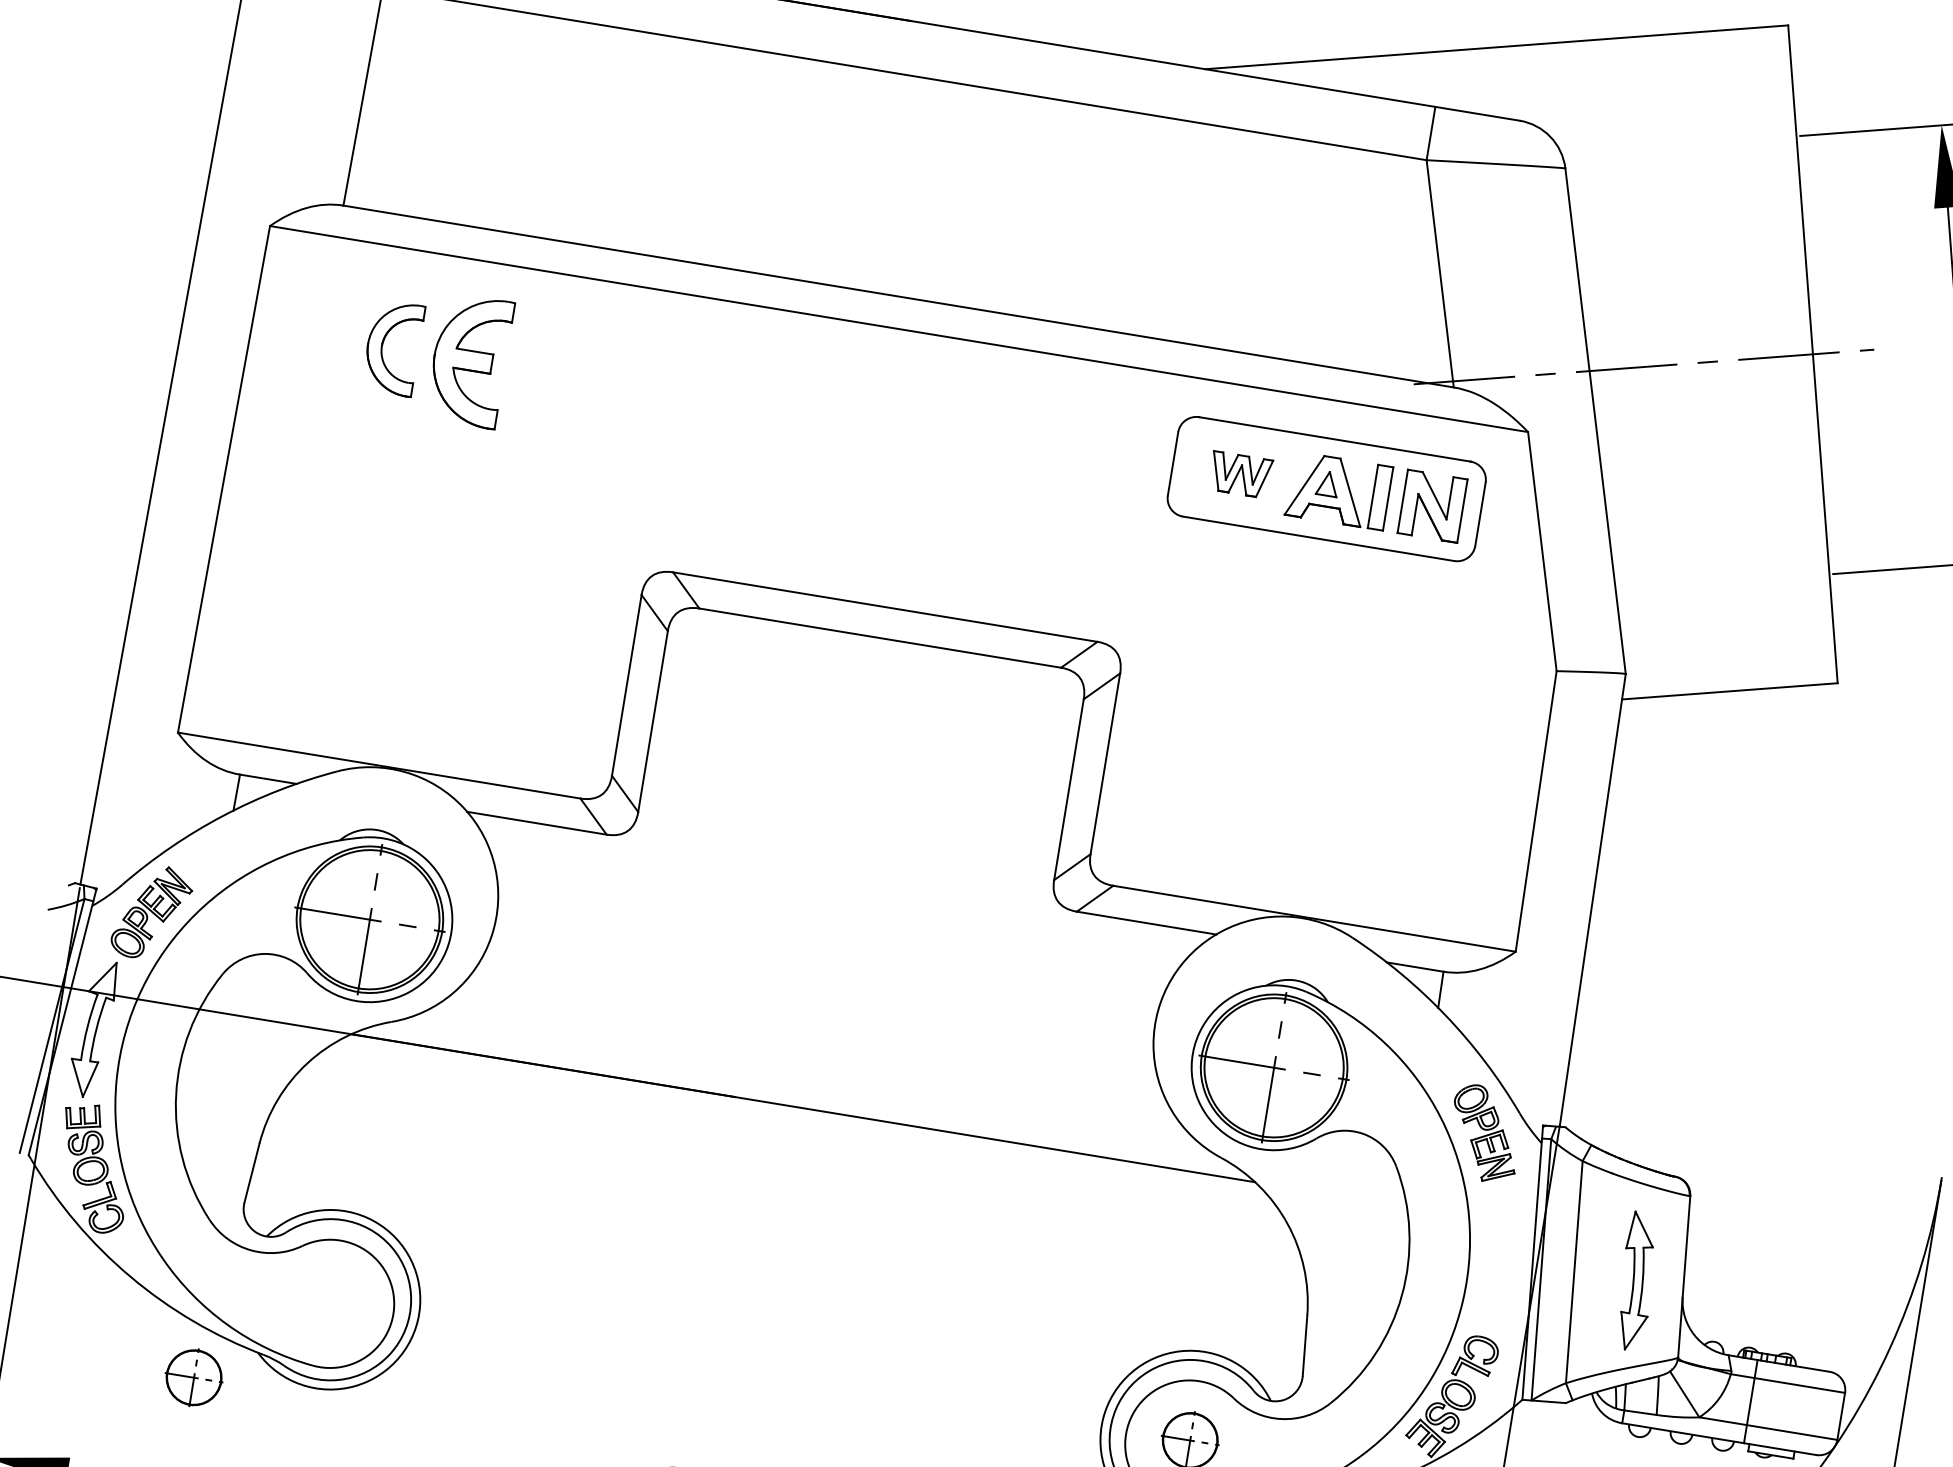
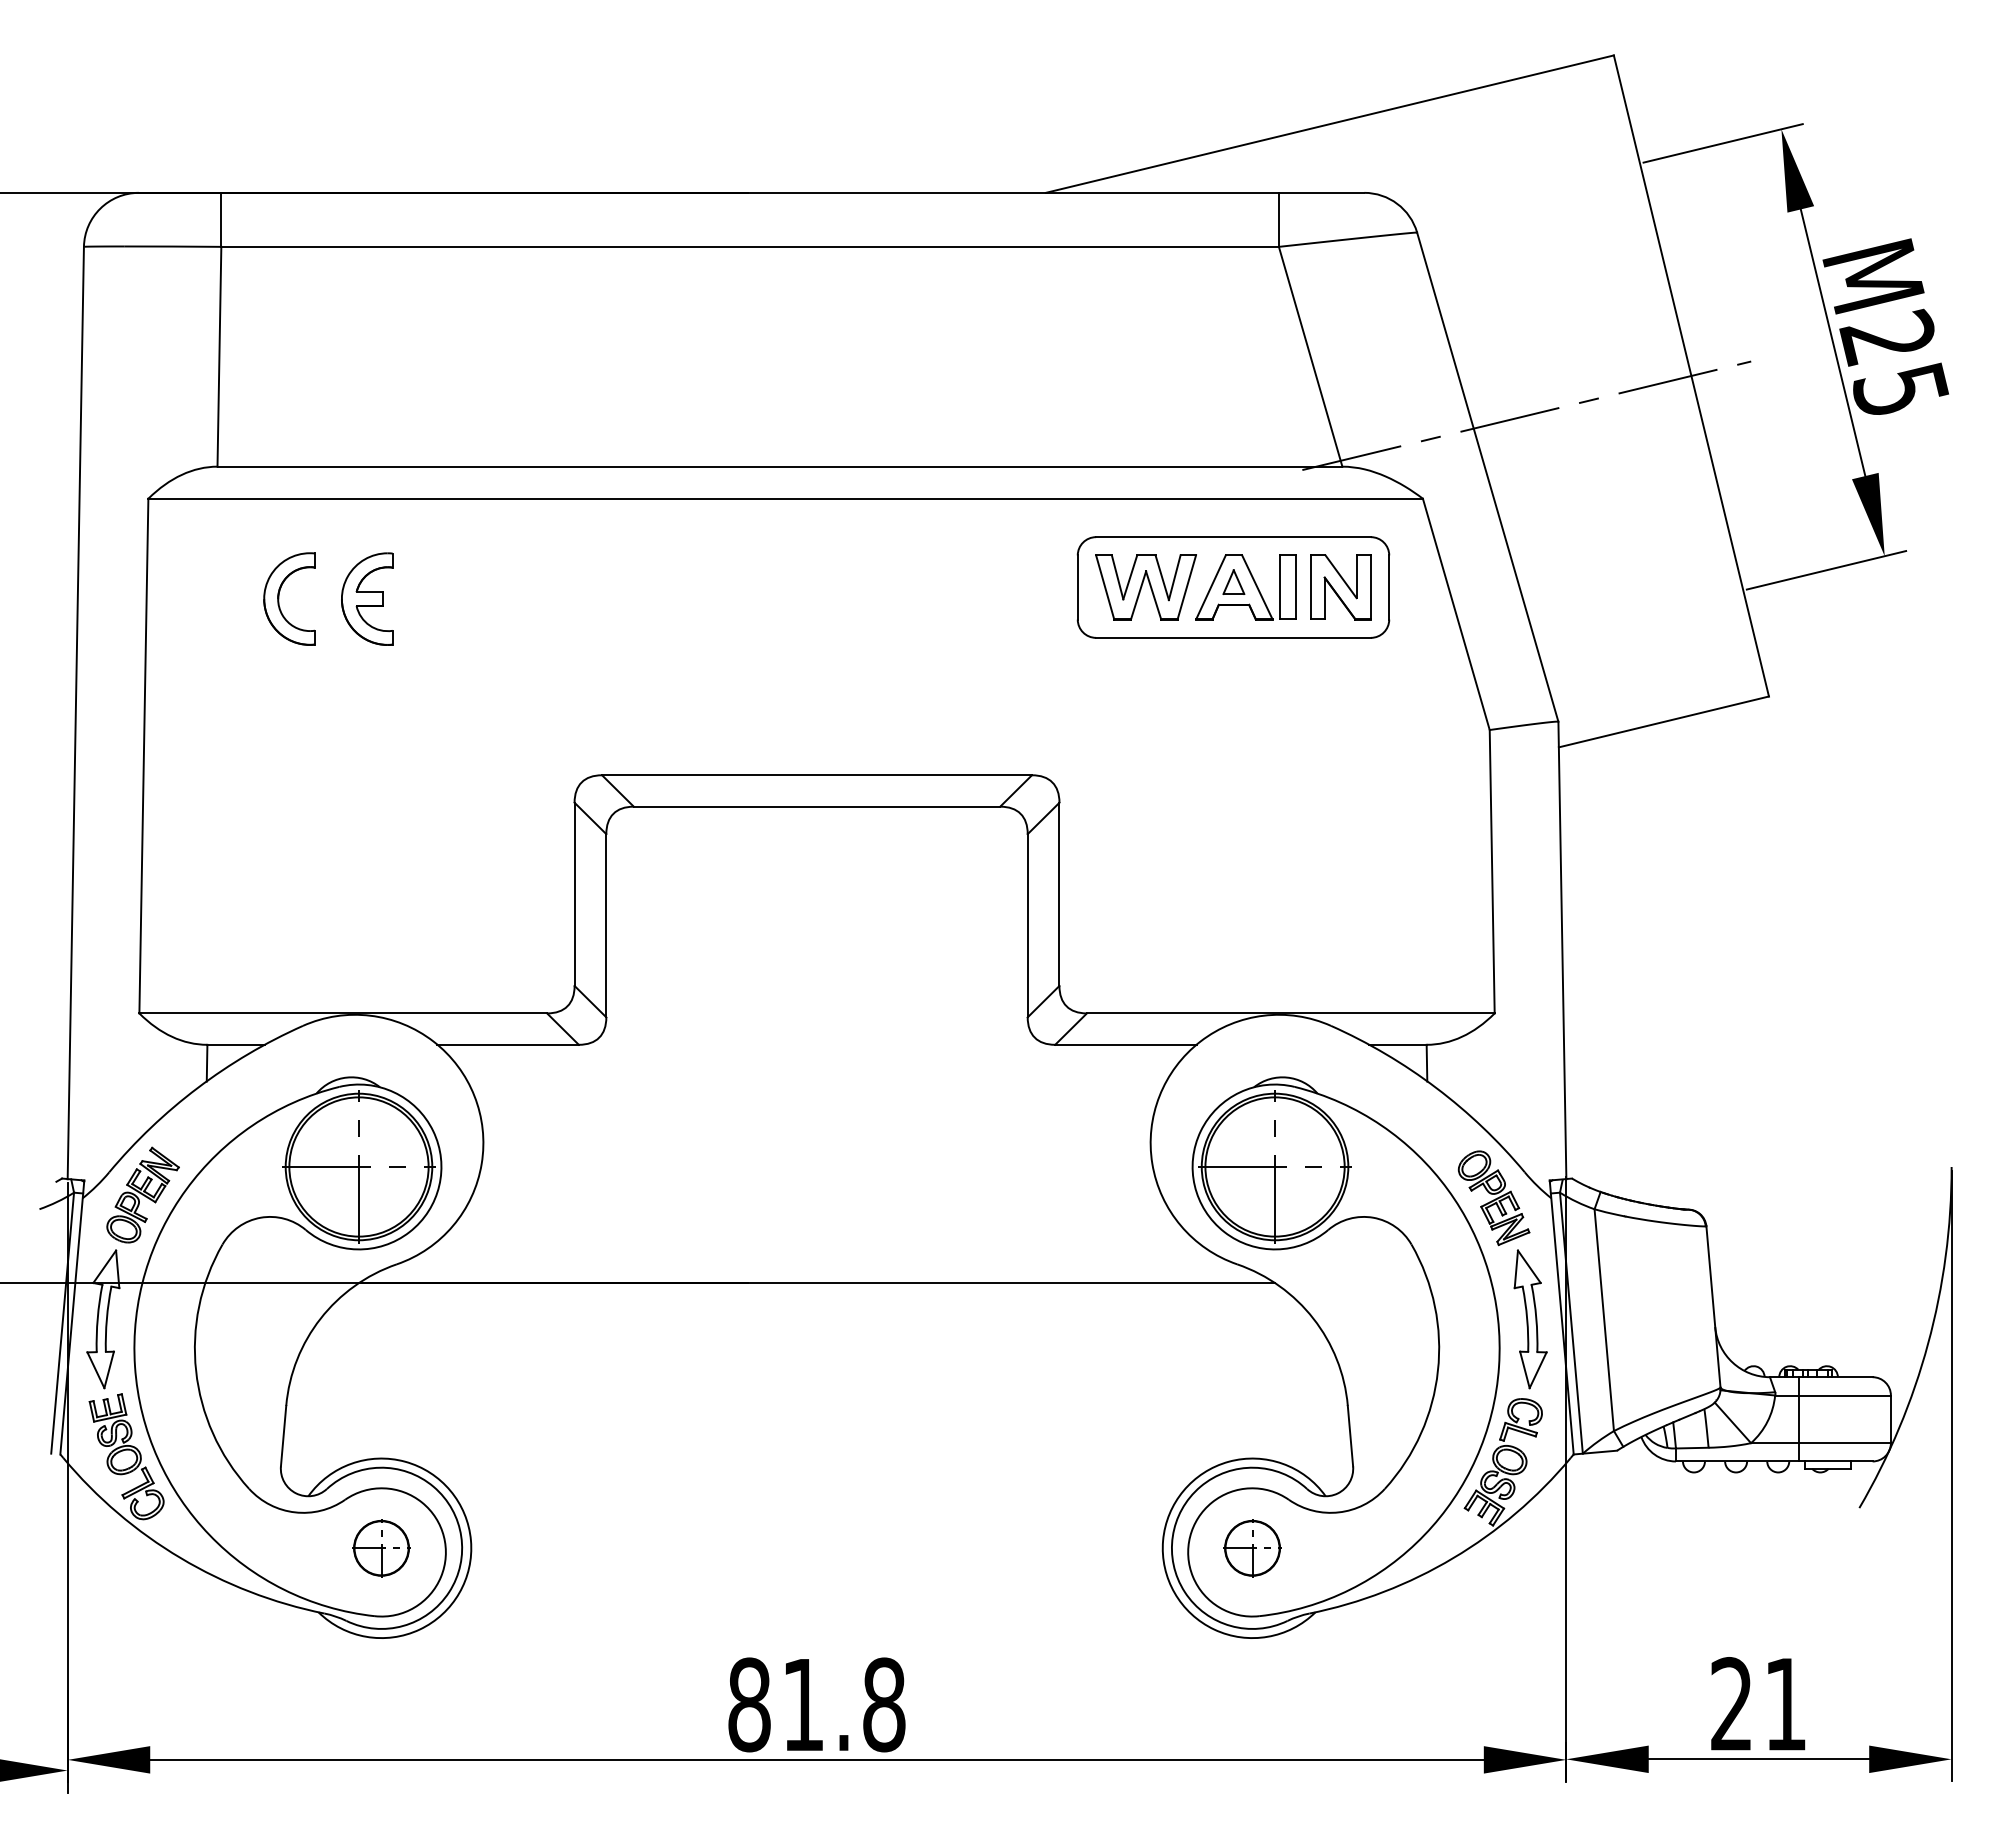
part: (470, 359) -> (367, 598), size x0.71
part: (1239, 474) -> (1145, 587), size x1.67
part: (1636, 1281) -> (1530, 1319), moved
part: (194, 1377) -> (381, 1548), moved

